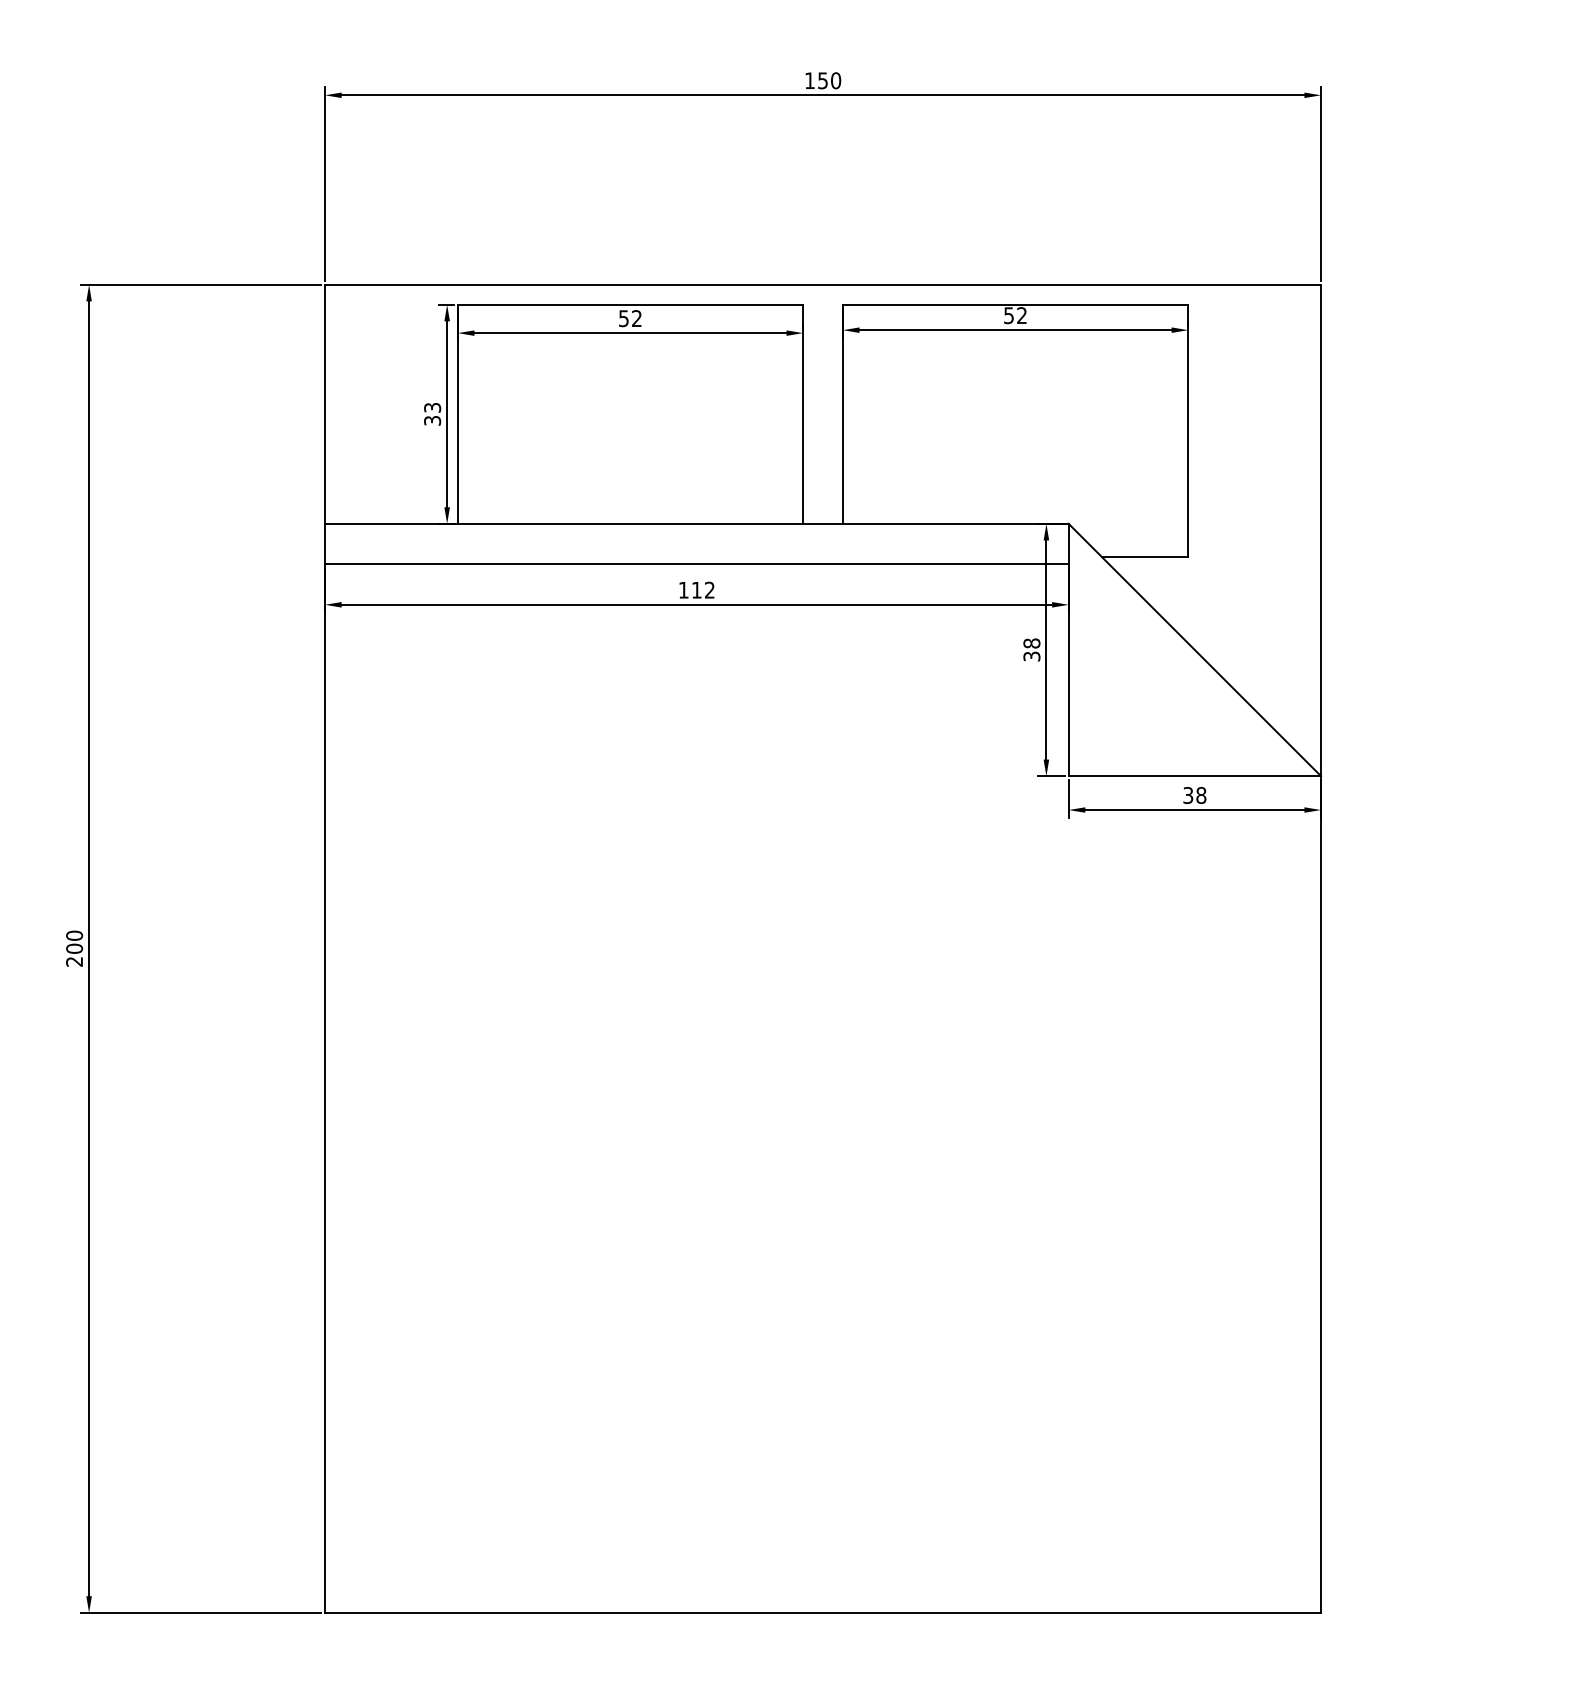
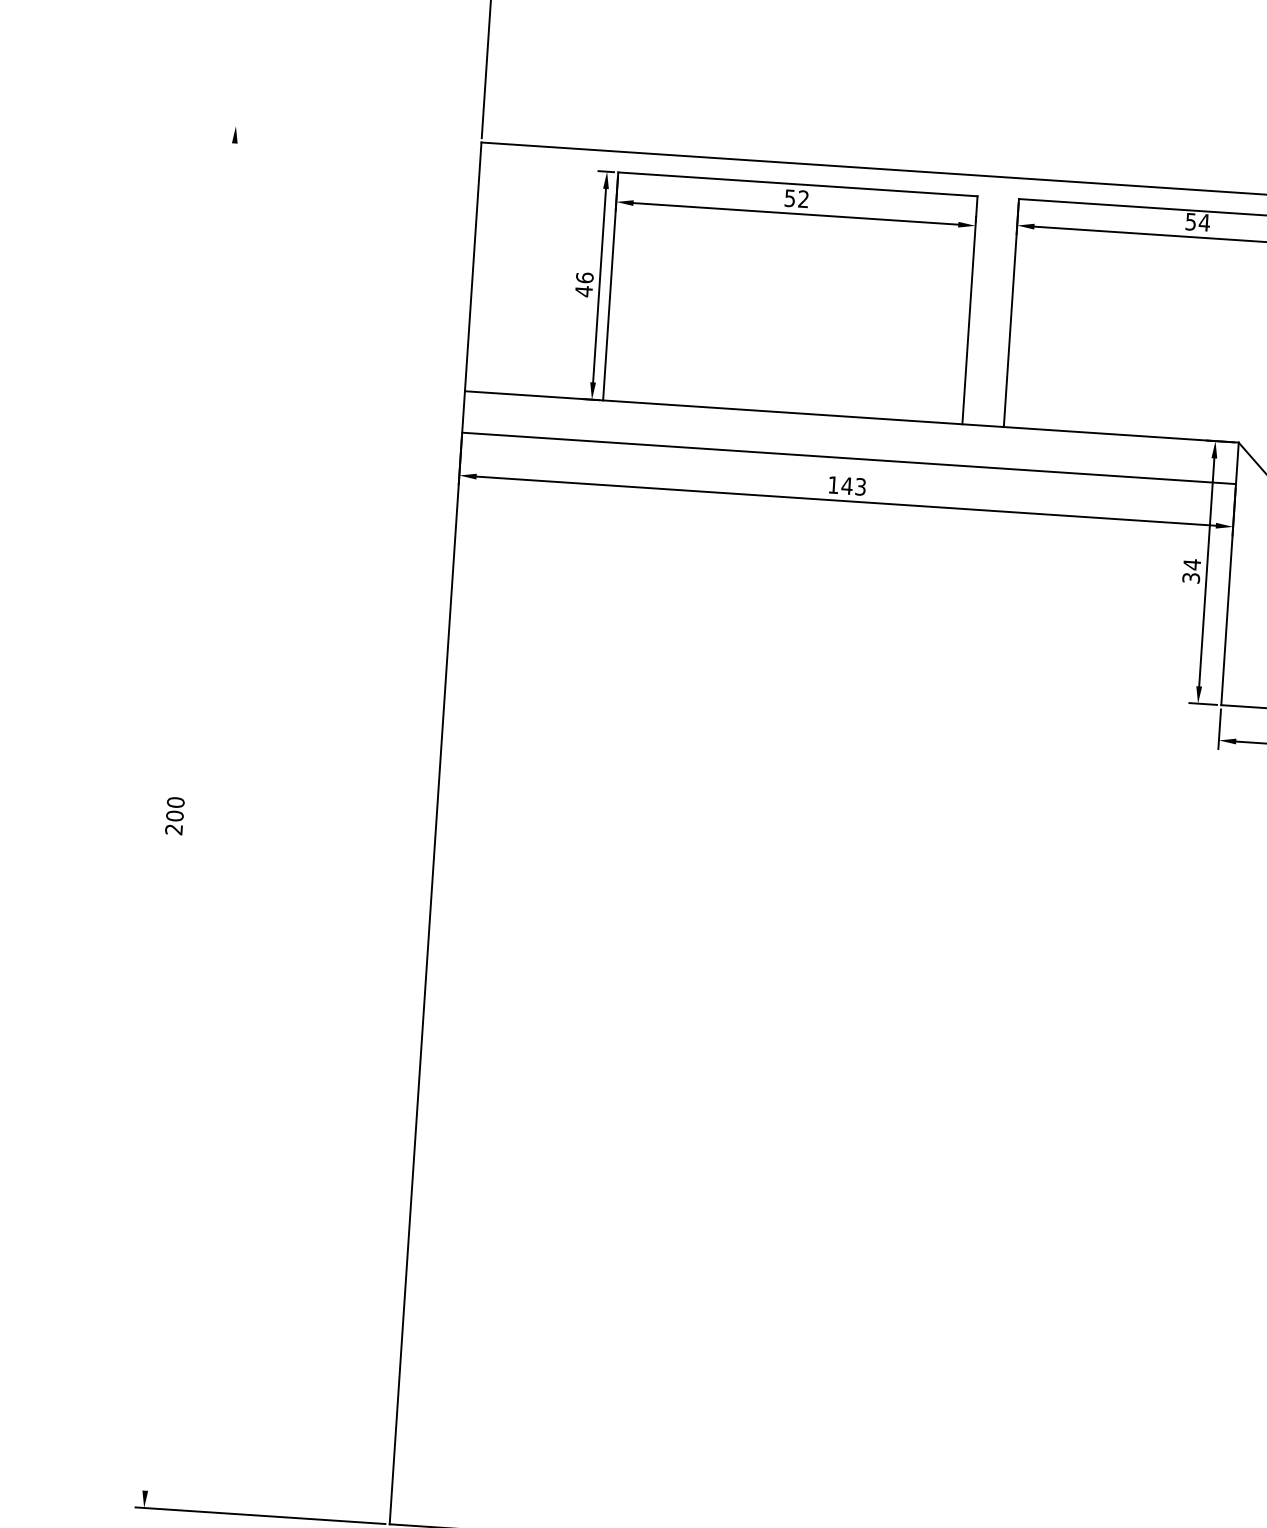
line: (200, 284) -> (351, 133), removed
text: (1021, 315) -> (1203, 222), 52 -> 54
text: (432, 414) -> (584, 284), 33 -> 46
text: (702, 590) -> (853, 486), 112 -> 143
text: (1031, 643) -> (1191, 564), 38 -> 34
line: (89, 948) -> (190, 816), removed

